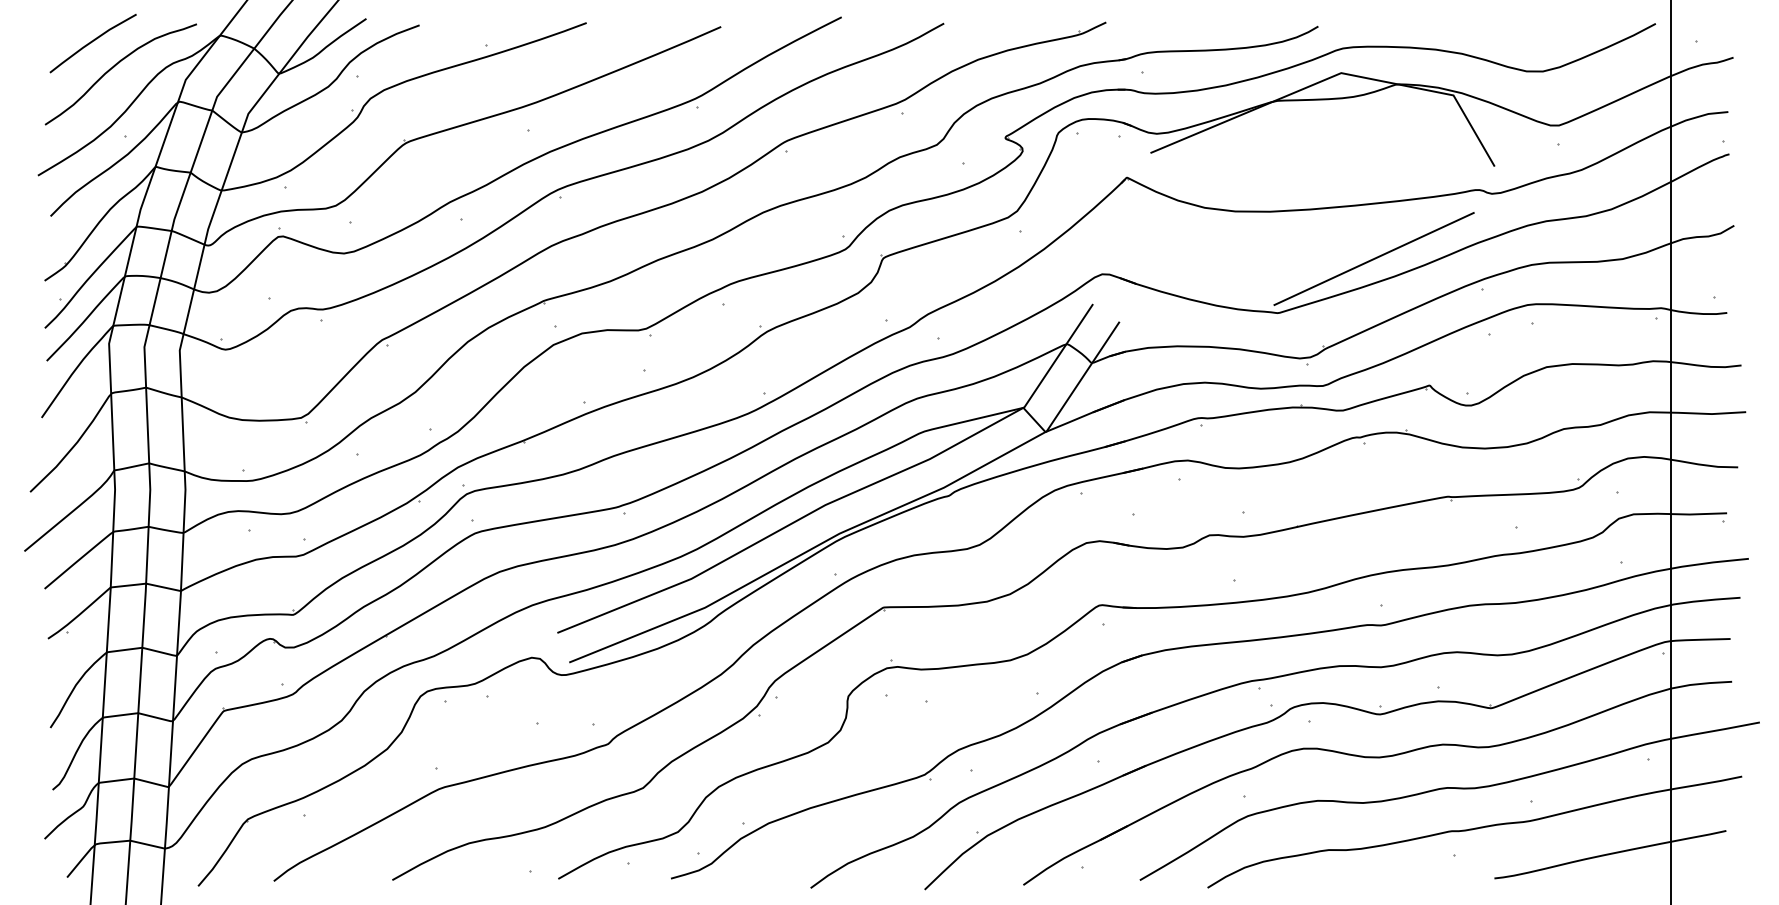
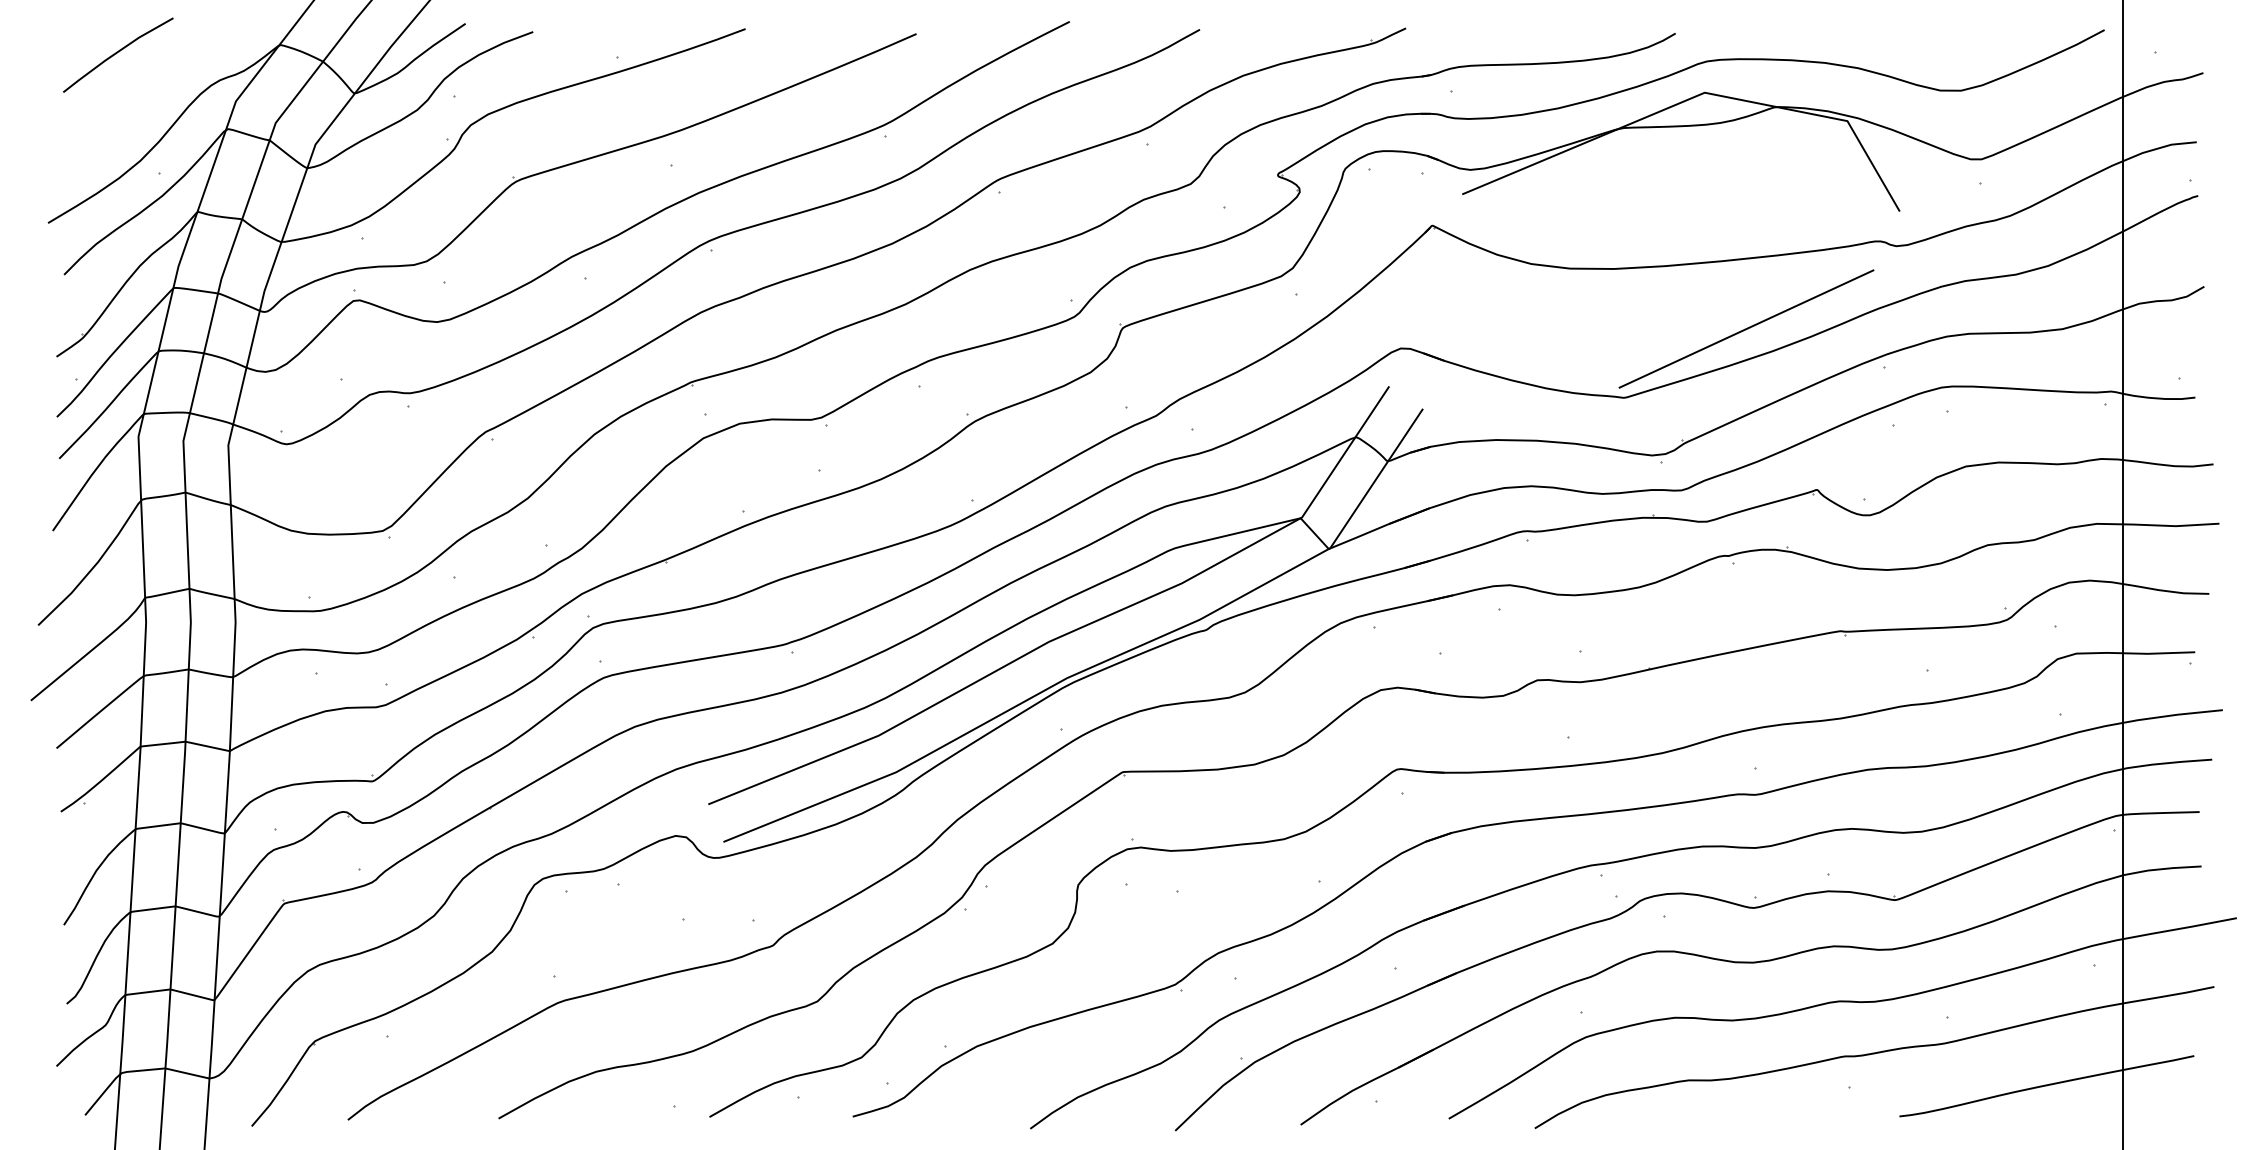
curve: (116, 65) -> (147, 83), removed

